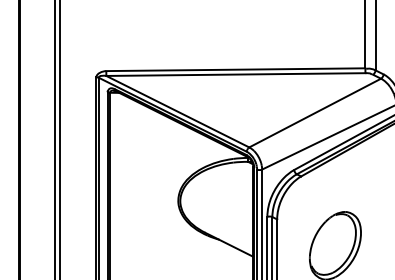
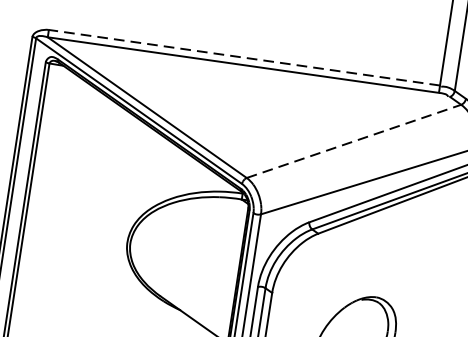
line: (235, 69) -> (243, 57), solid -> dashed
line: (315, 112) -> (354, 140), solid -> dashed

